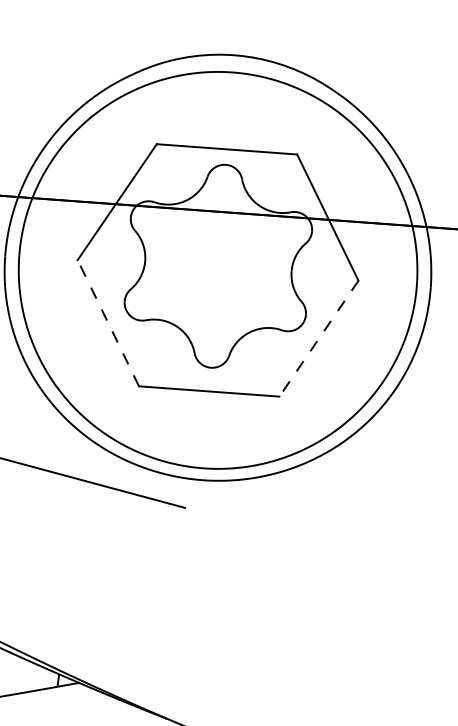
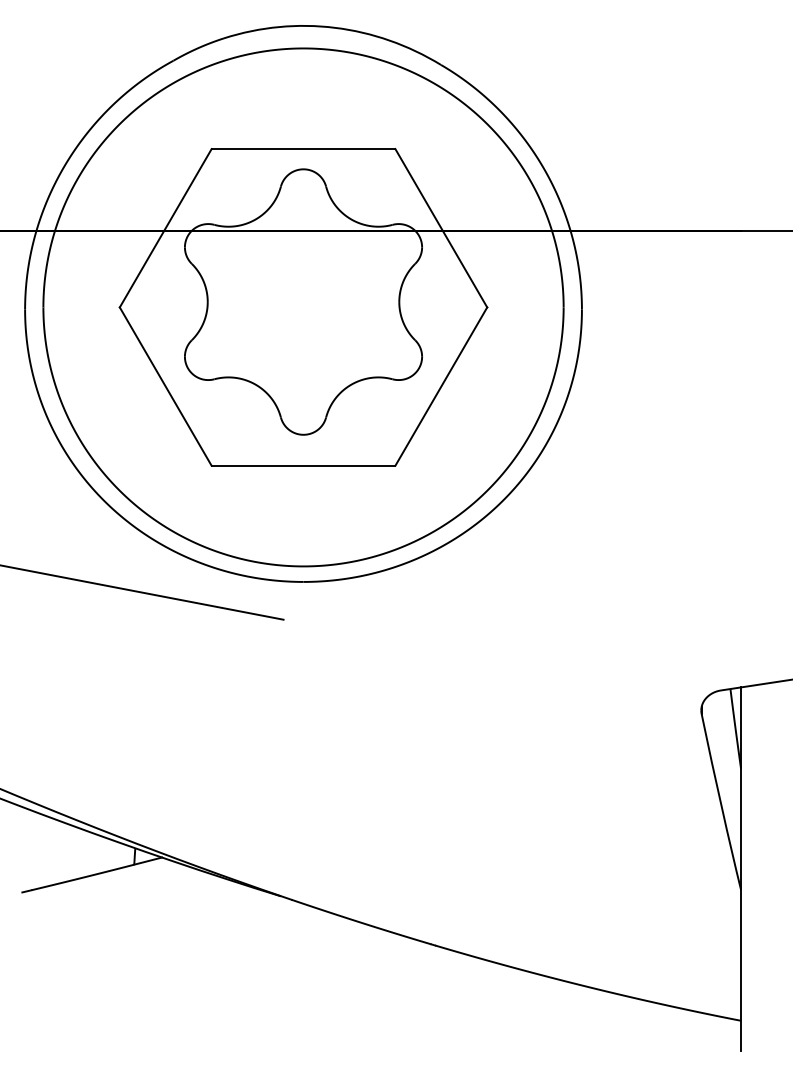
line: (108, 323) -> (165, 386), dashed -> solid
line: (319, 338) -> (441, 386), dashed -> solid

